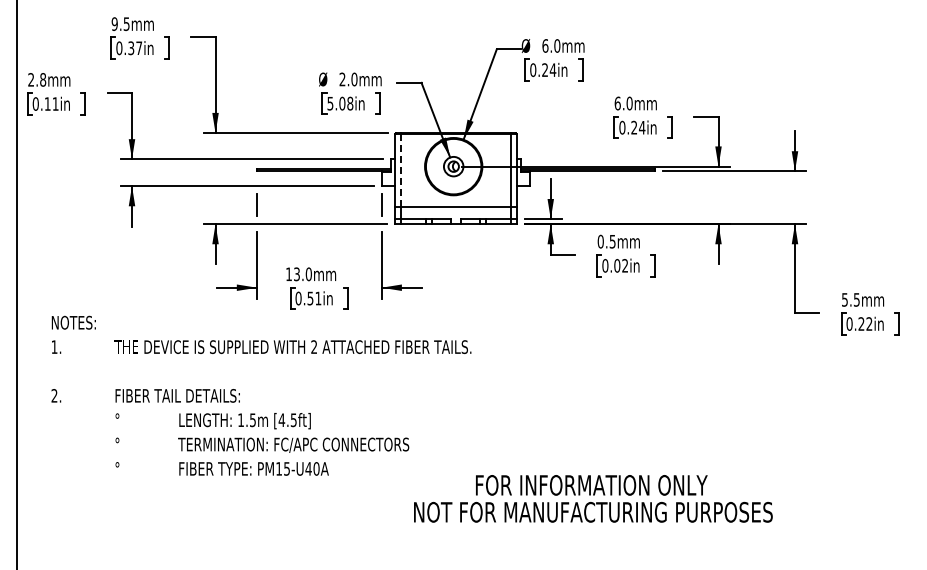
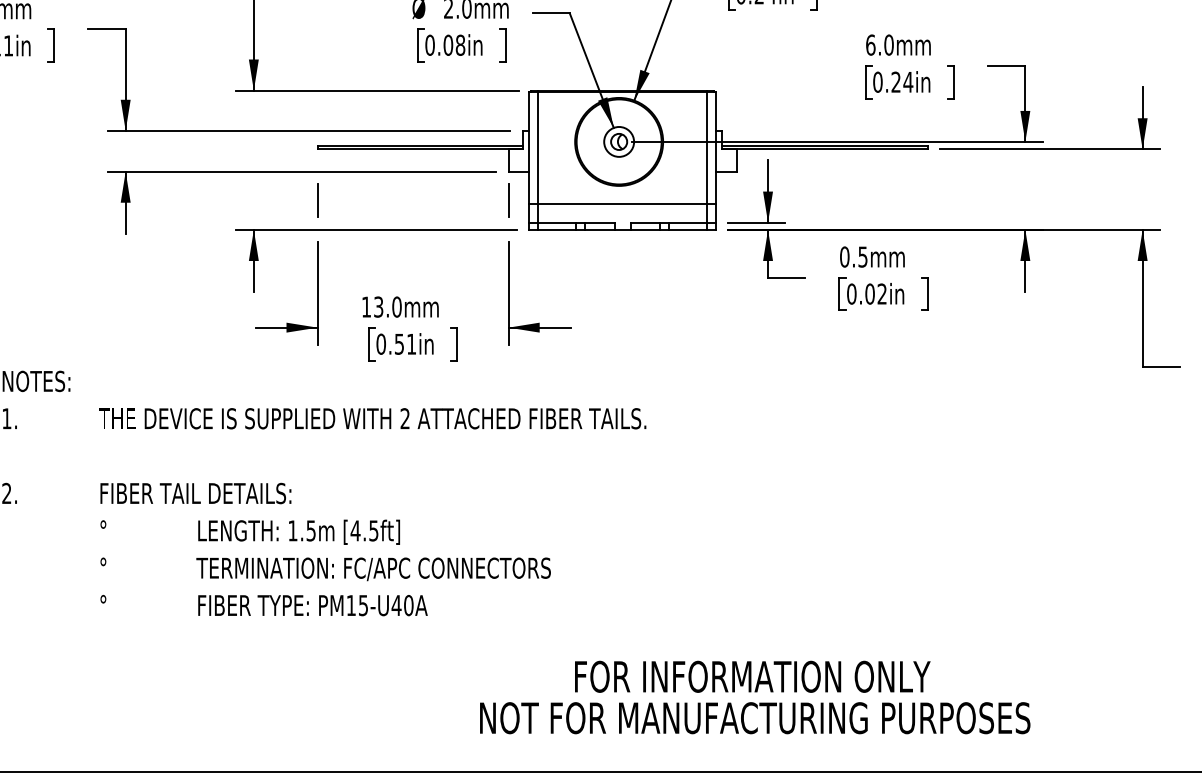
text: (330, 103) -> (430, 45), 5.08in -> 0.08in
line: (400, 170) -> (537, 147), dashed -> solid
text: (593, 498) -> (755, 696), moved

